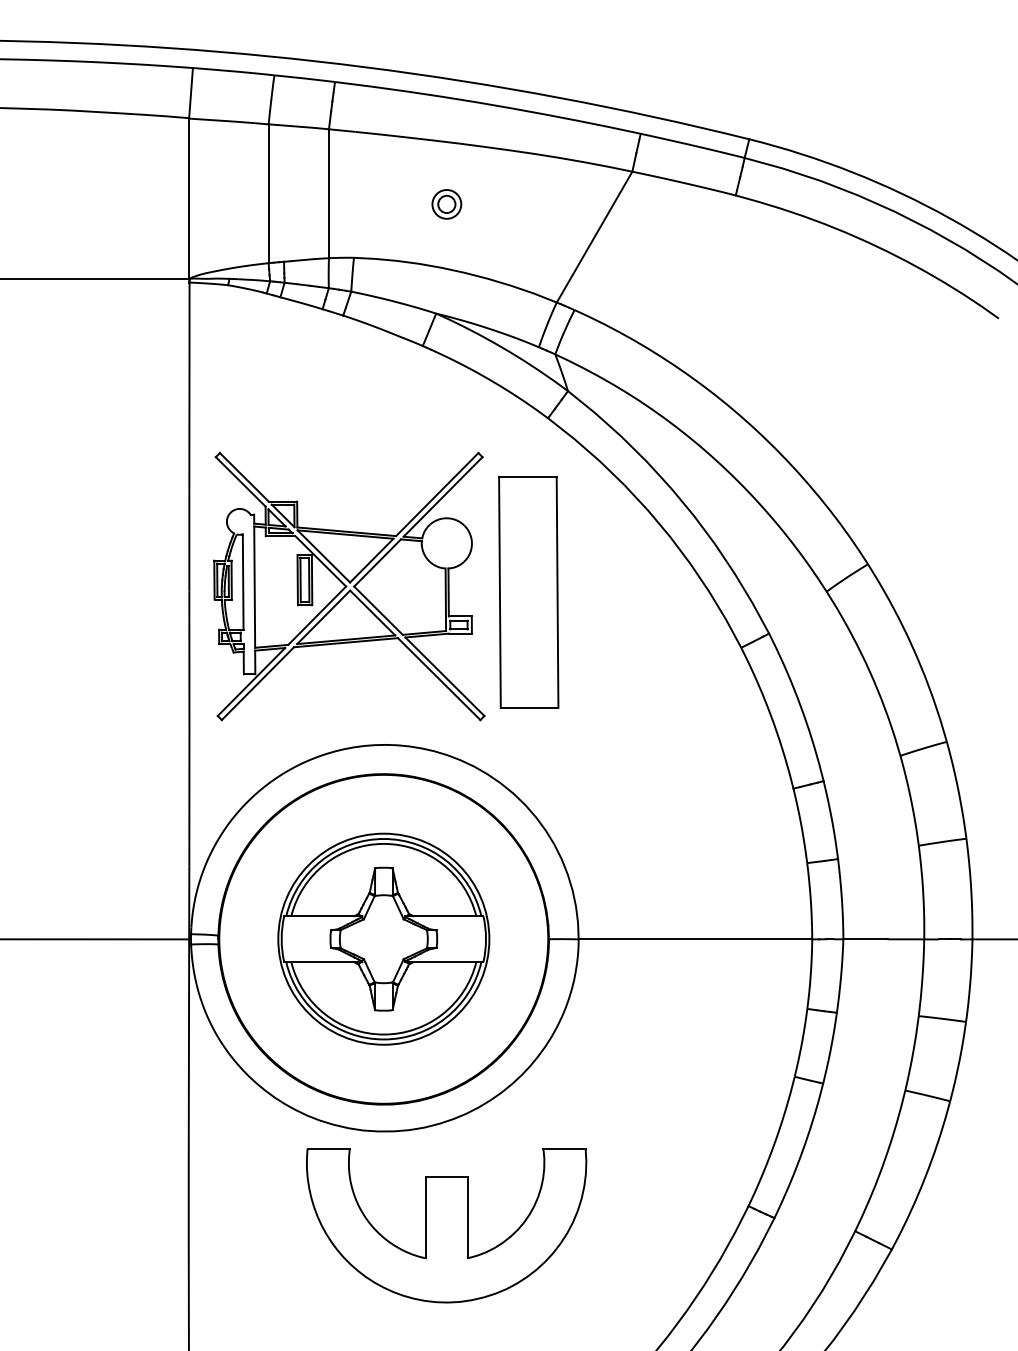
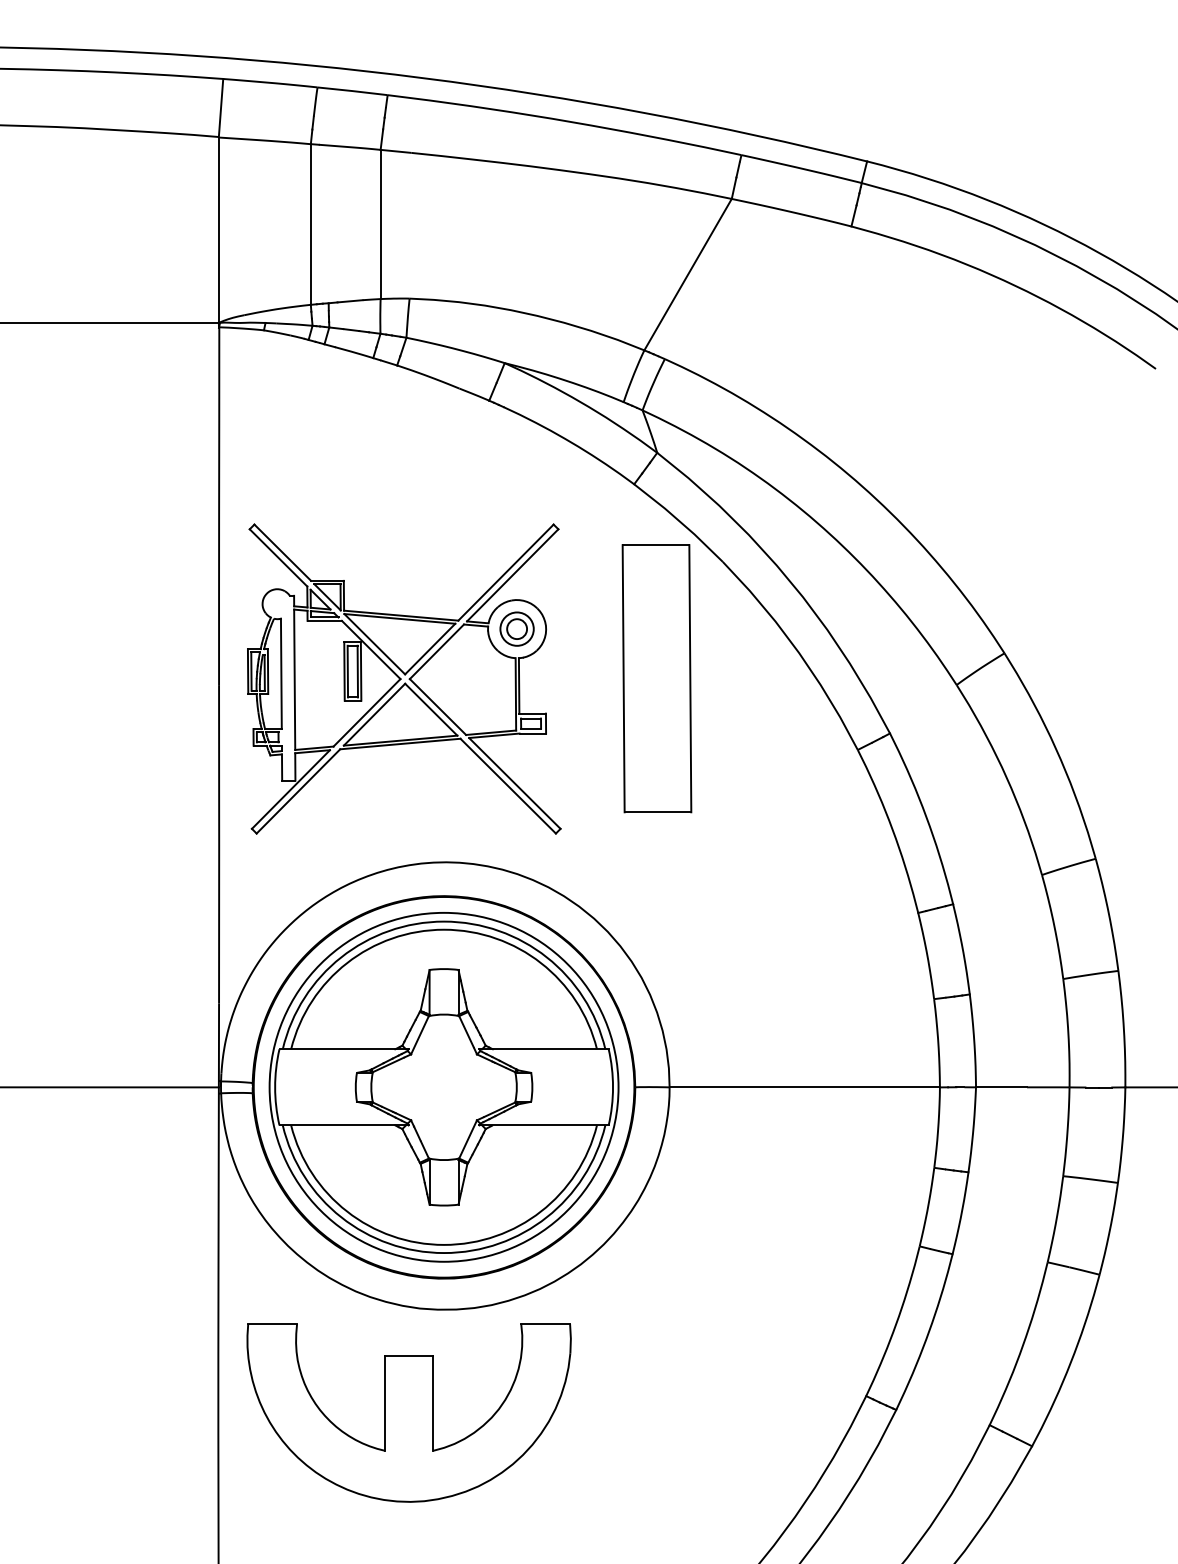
part: (446, 204) -> (516, 629), moved
part: (528, 592) -> (656, 679), moved
part: (383, 938) -> (443, 1086), size x1.43
part: (446, 1225) -> (409, 1412), moved

